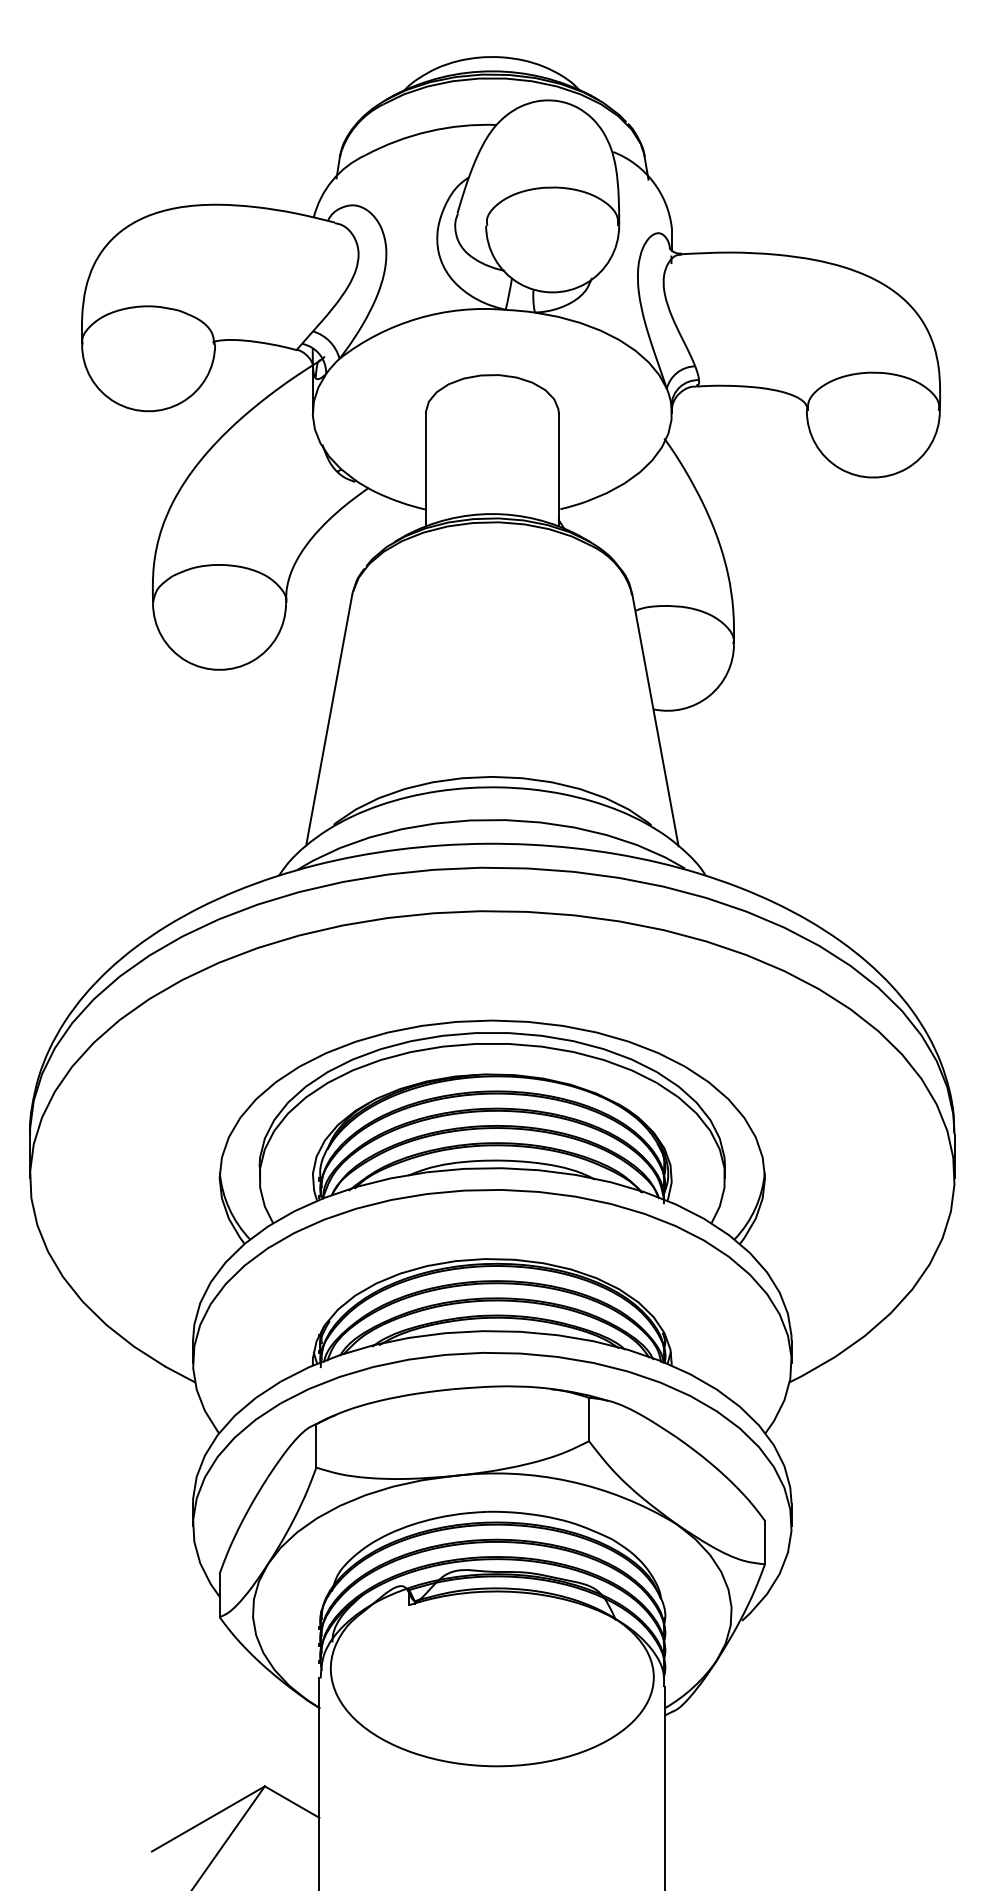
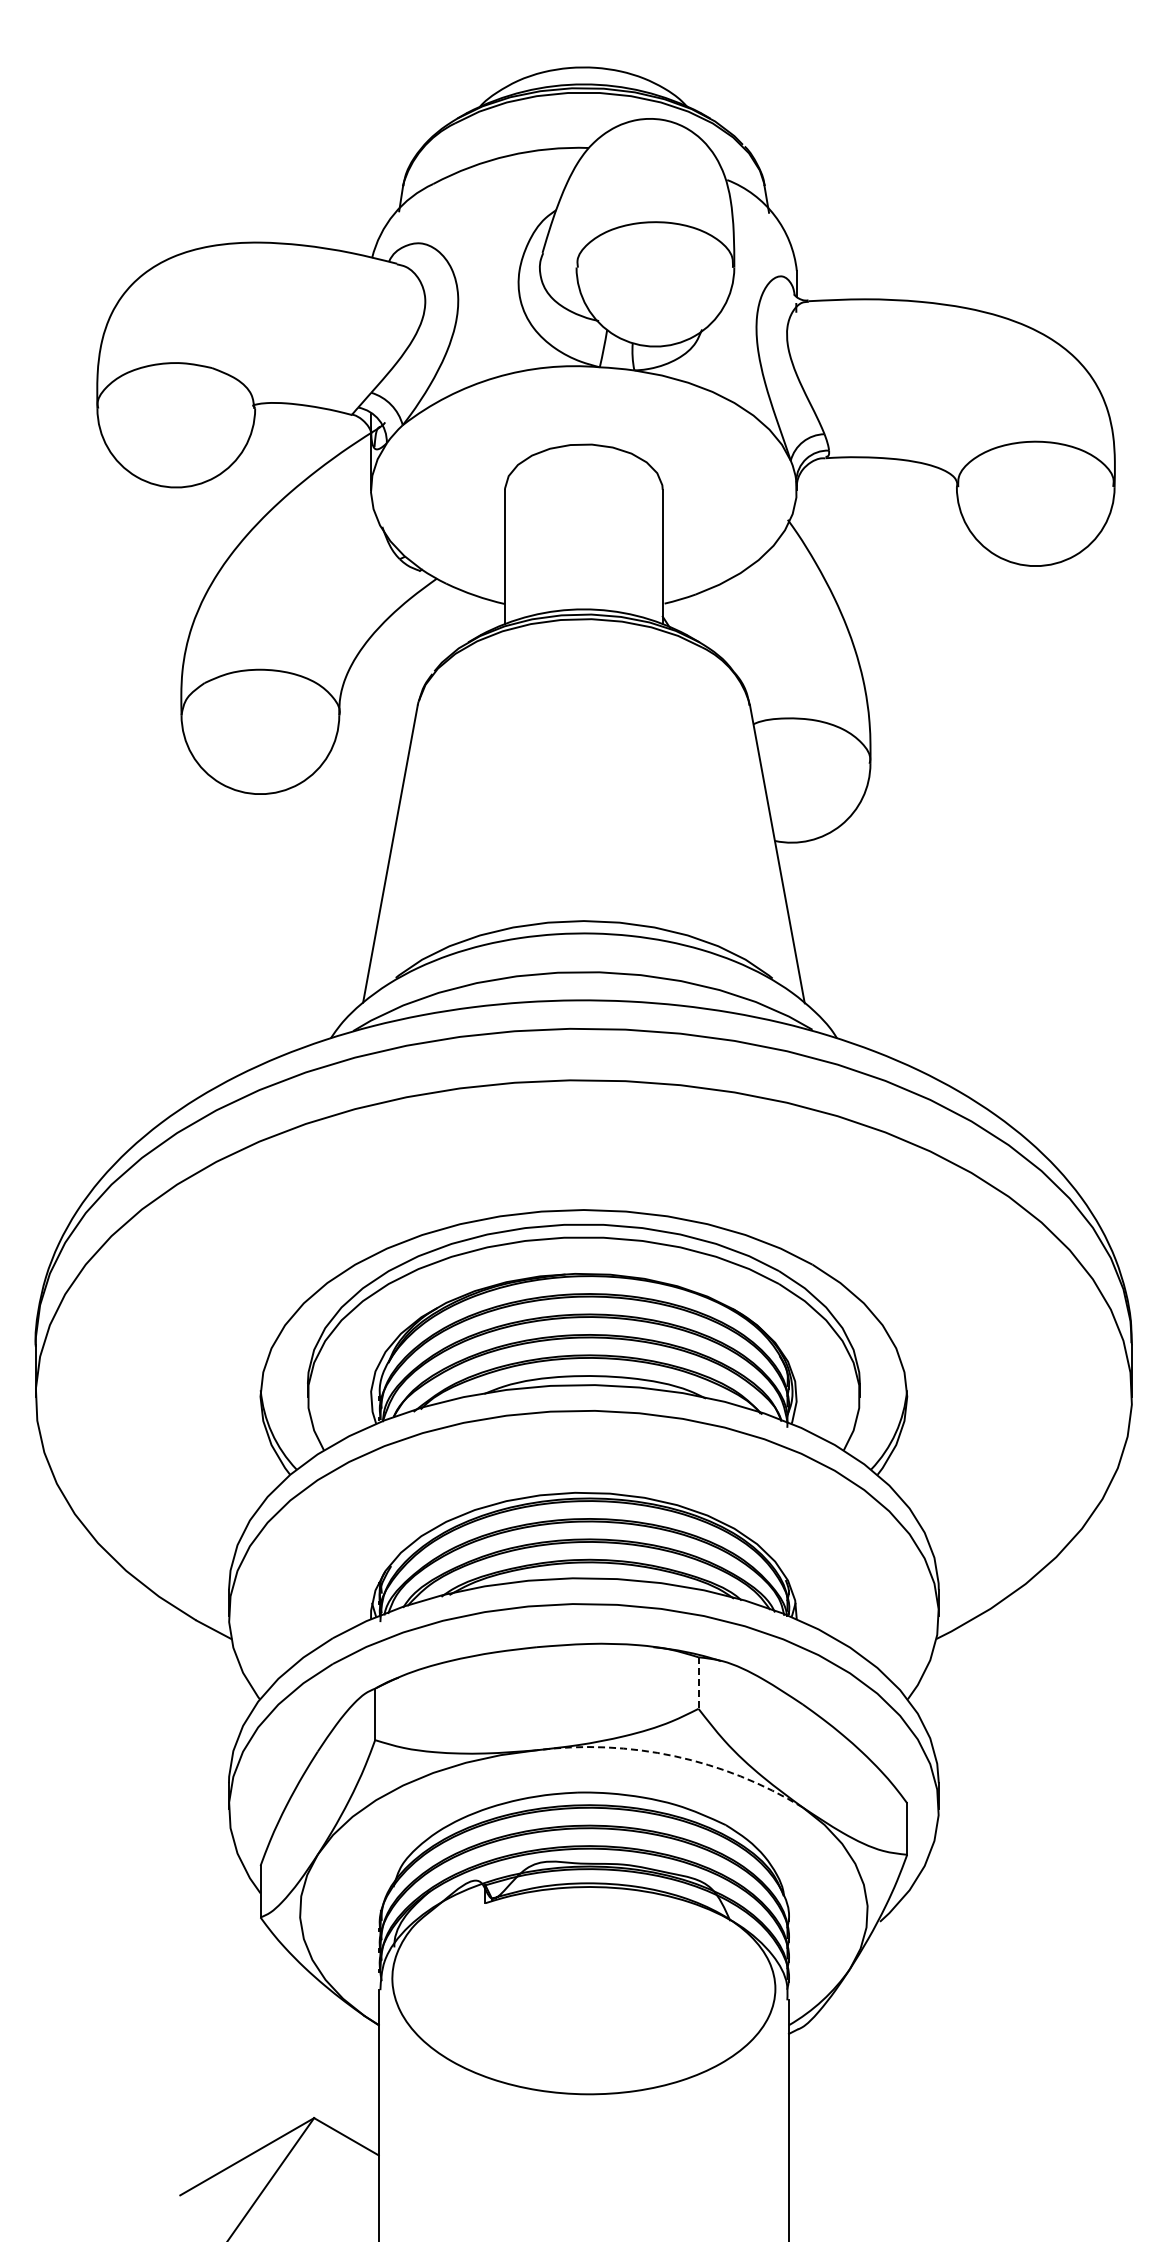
line: (588, 1419) -> (698, 1683), solid -> dashed
arc: (568, 1481) -> (674, 1756), solid -> dashed

